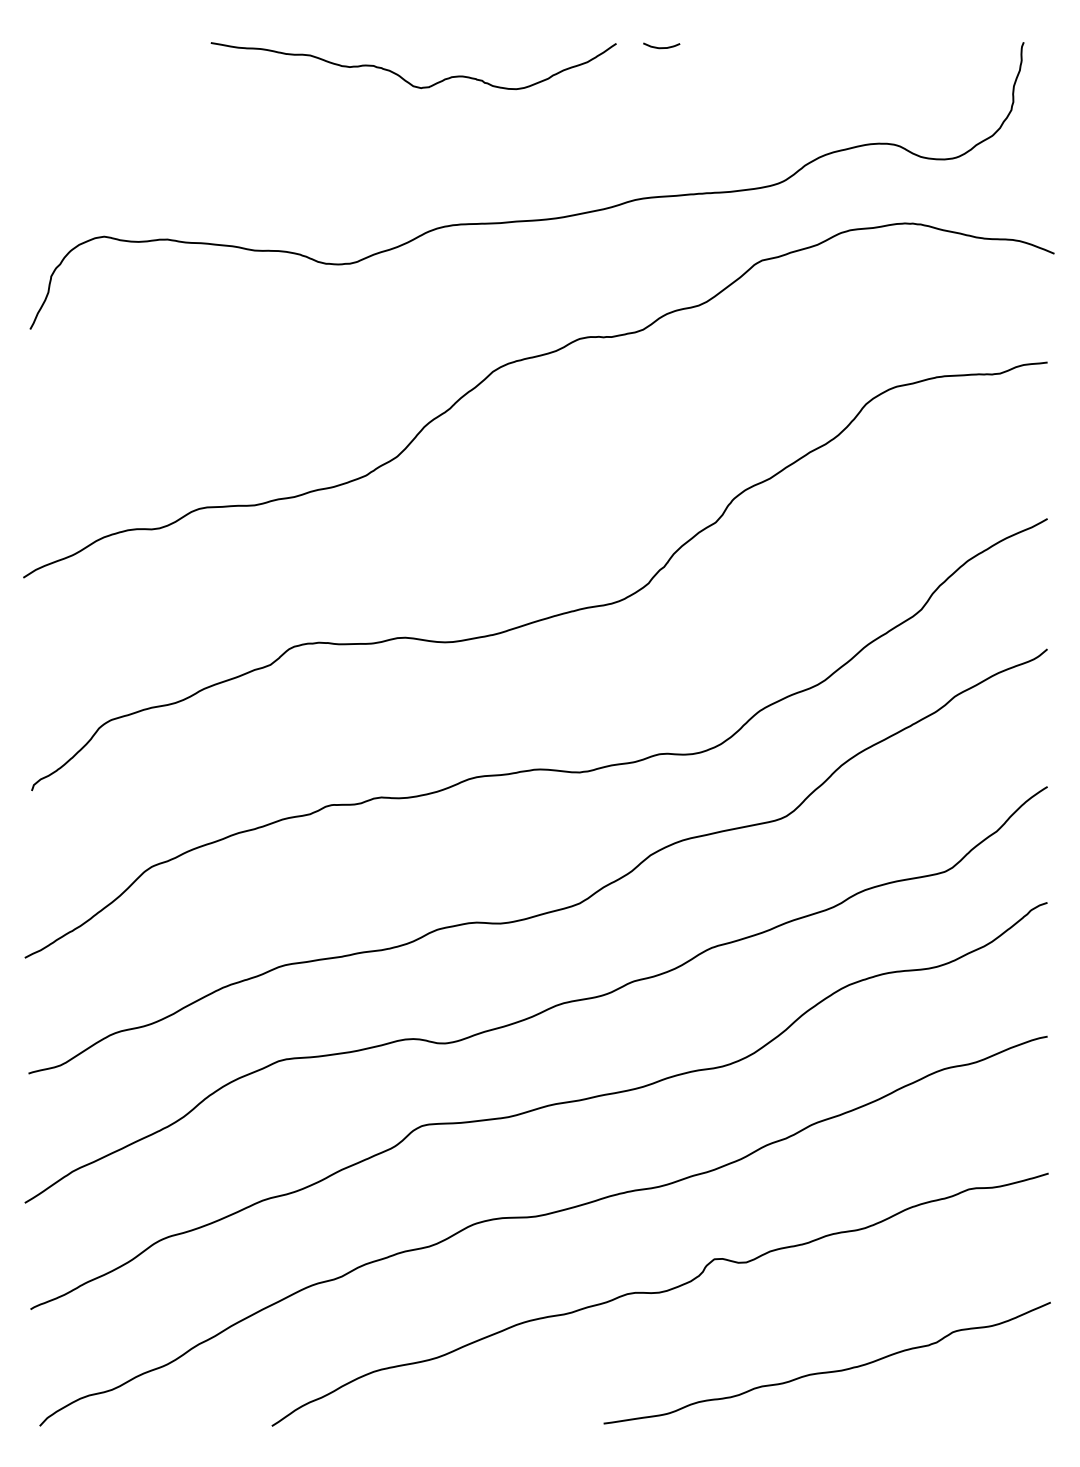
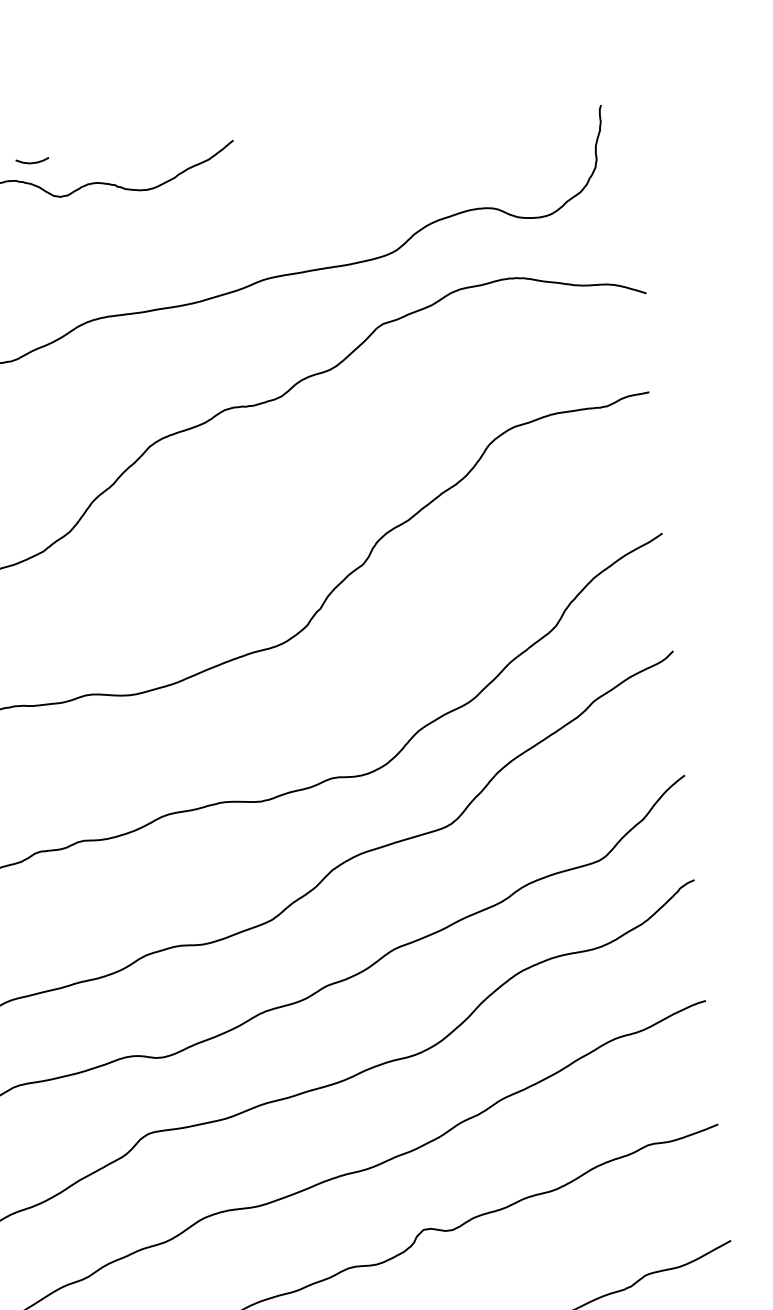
curve: (661, 47) -> (32, 162), moved

